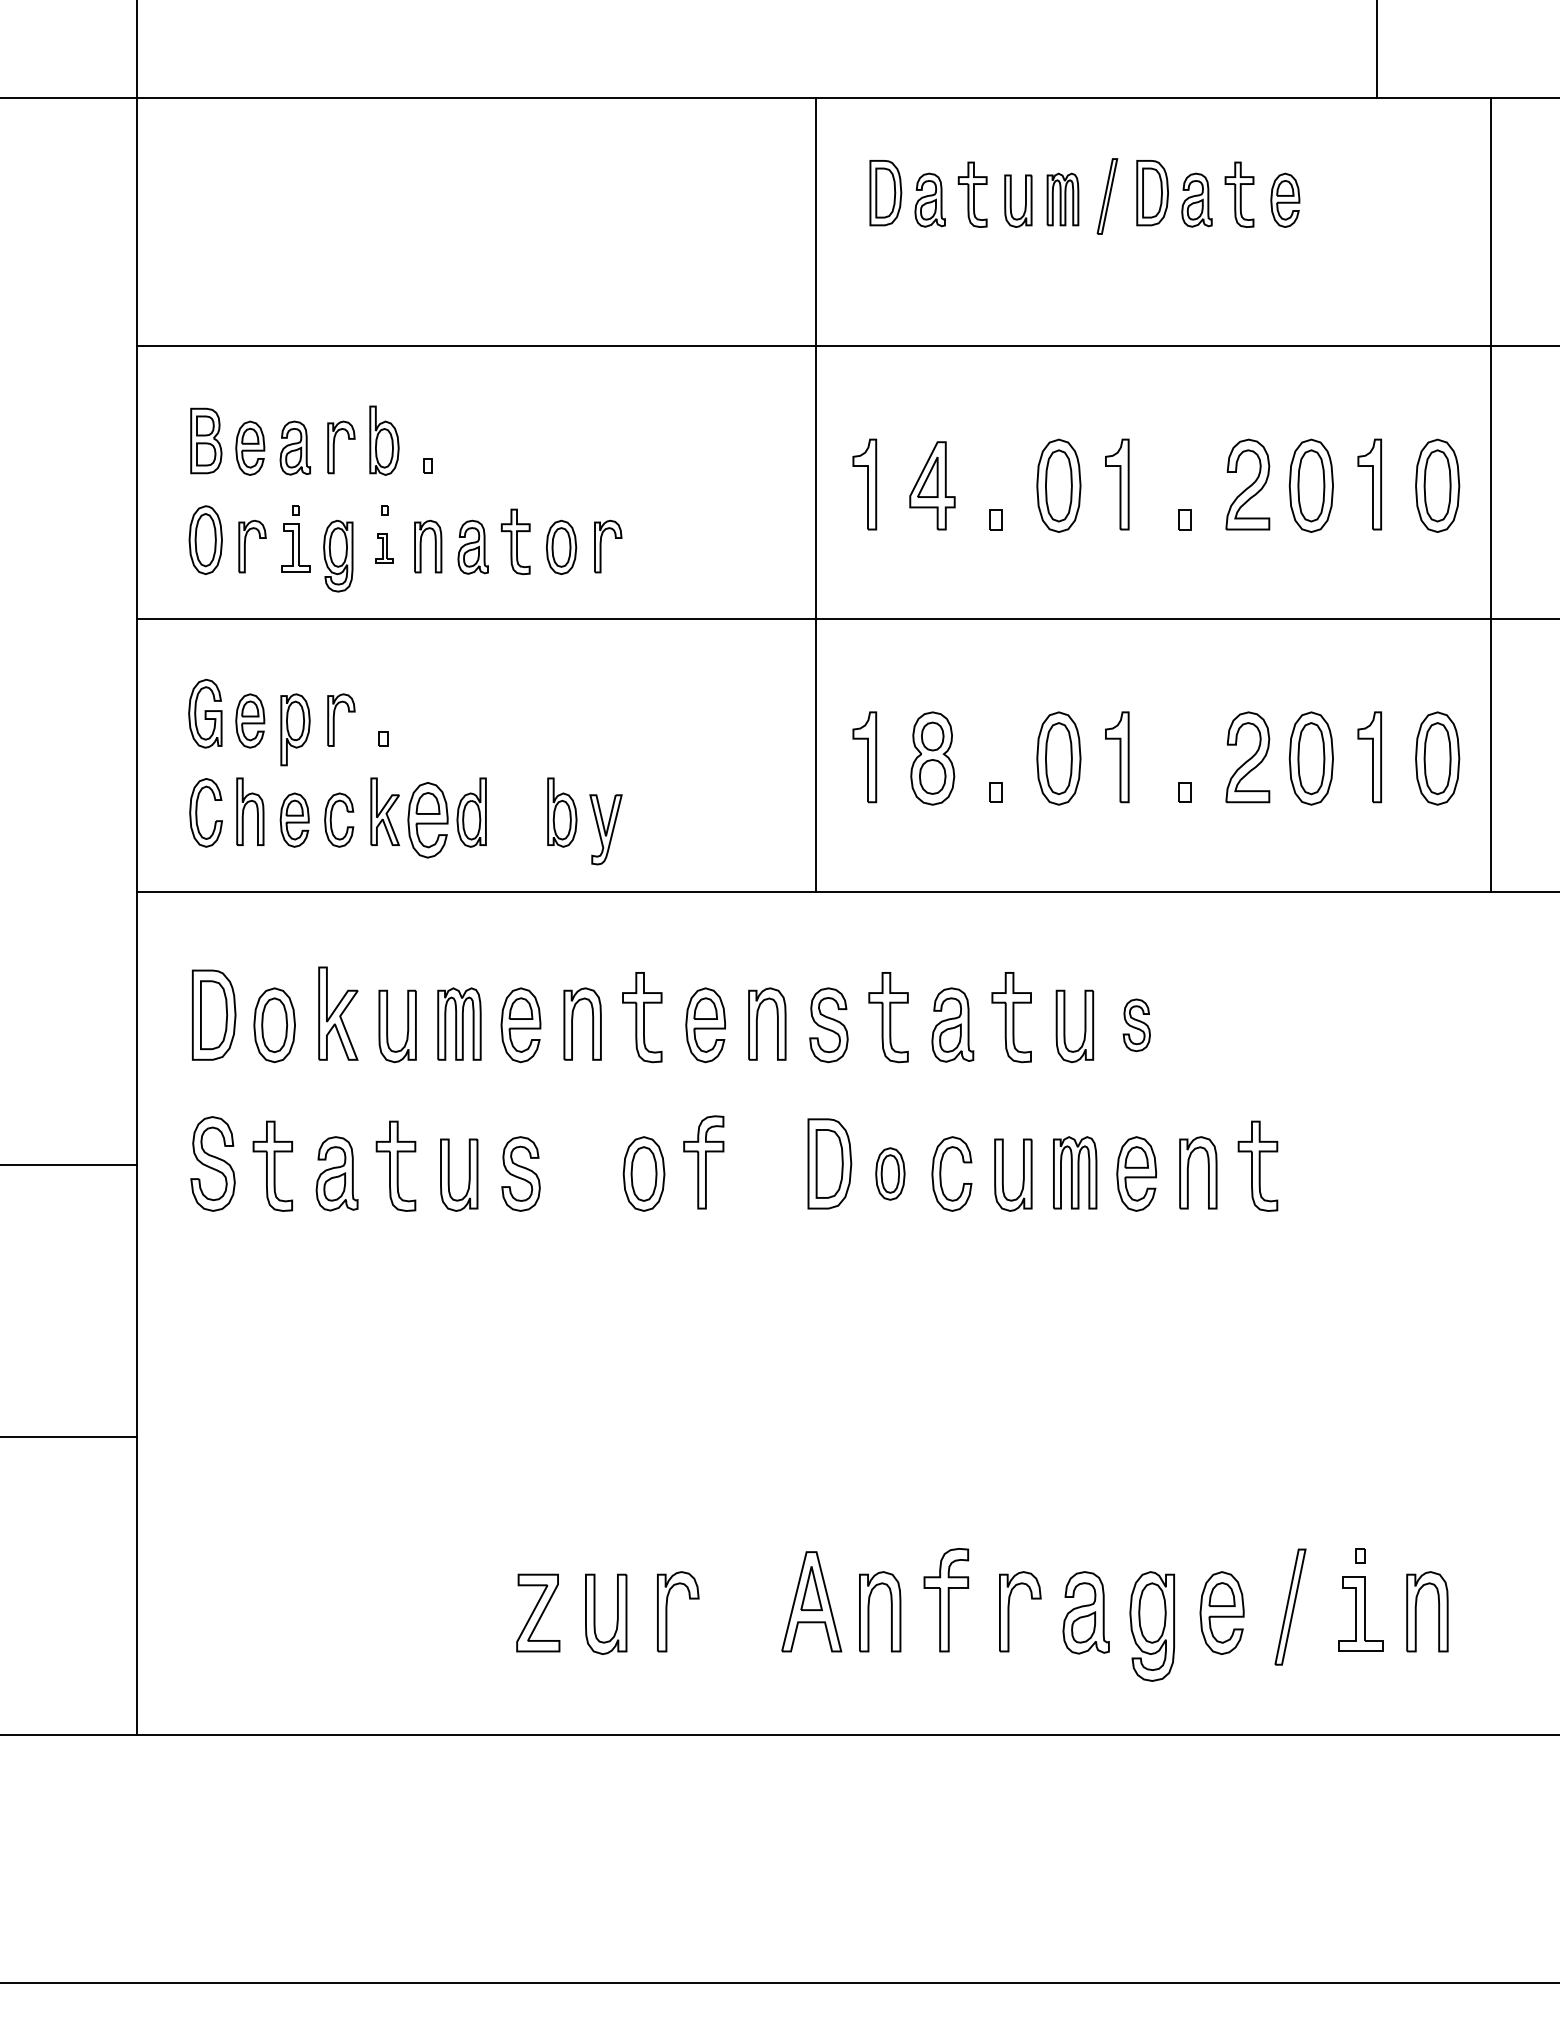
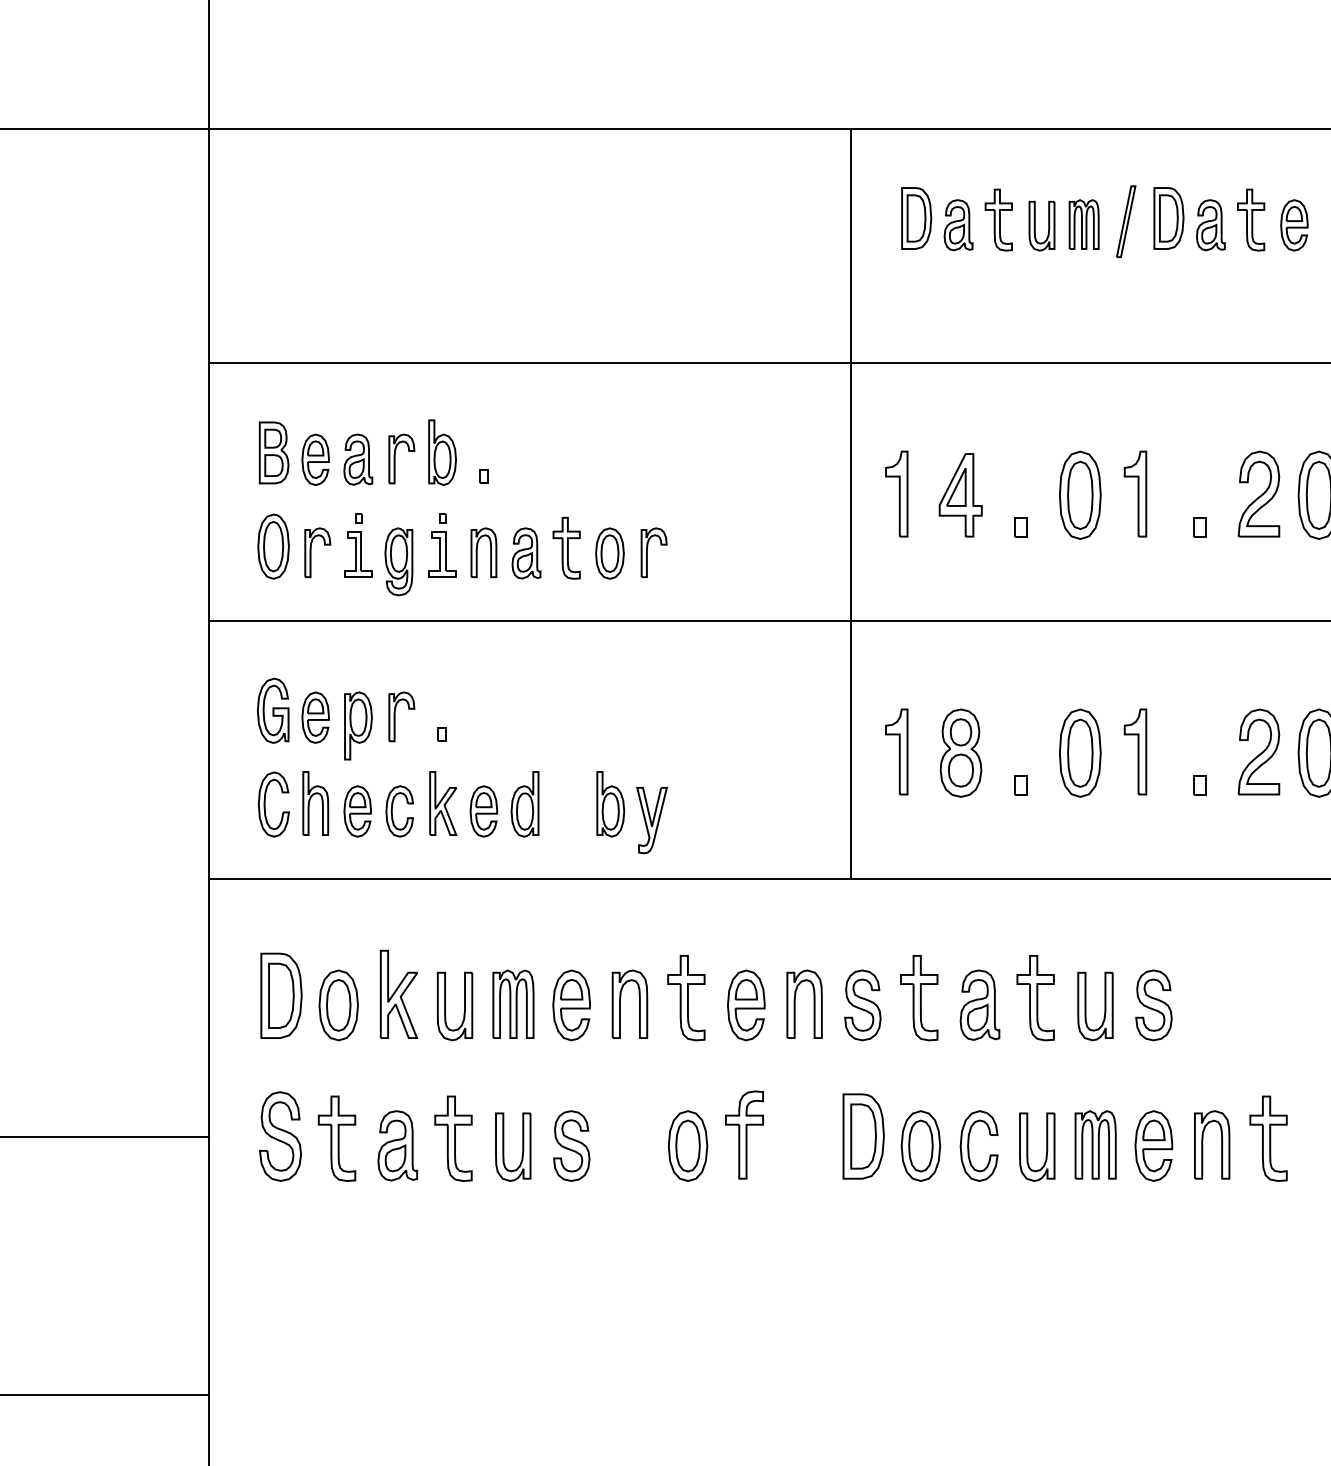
part: (384, 547) -> (442, 553), size x1.67
part: (428, 819) -> (484, 810), size x0.71
part: (1136, 1025) -> (1153, 1005), size x1.43
part: (890, 1173) -> (921, 1145), size x1.43

